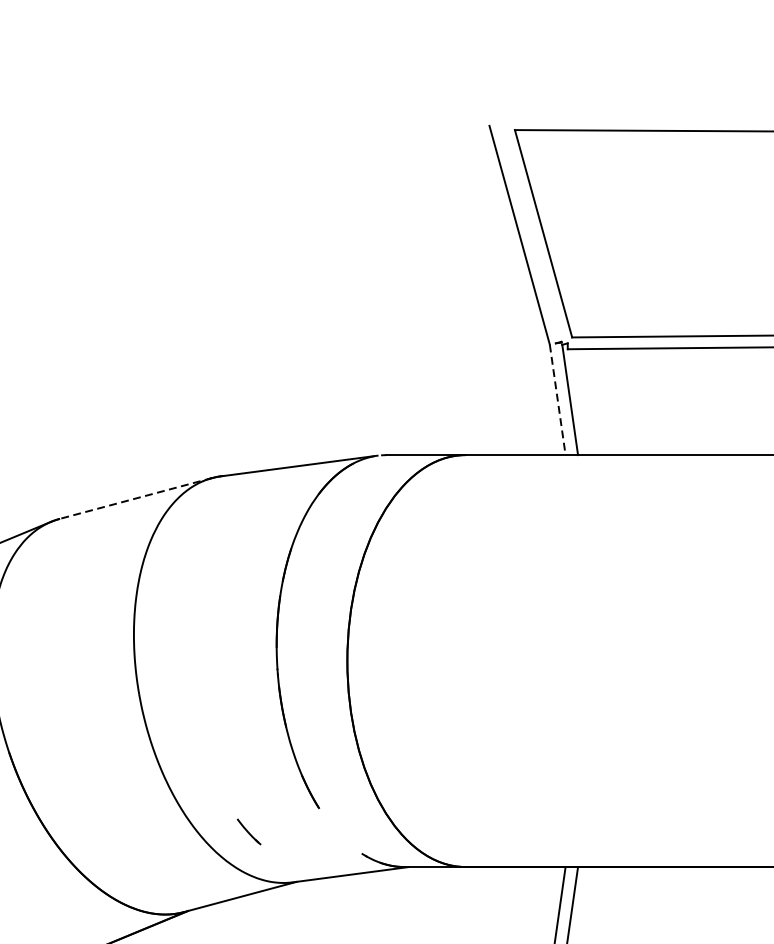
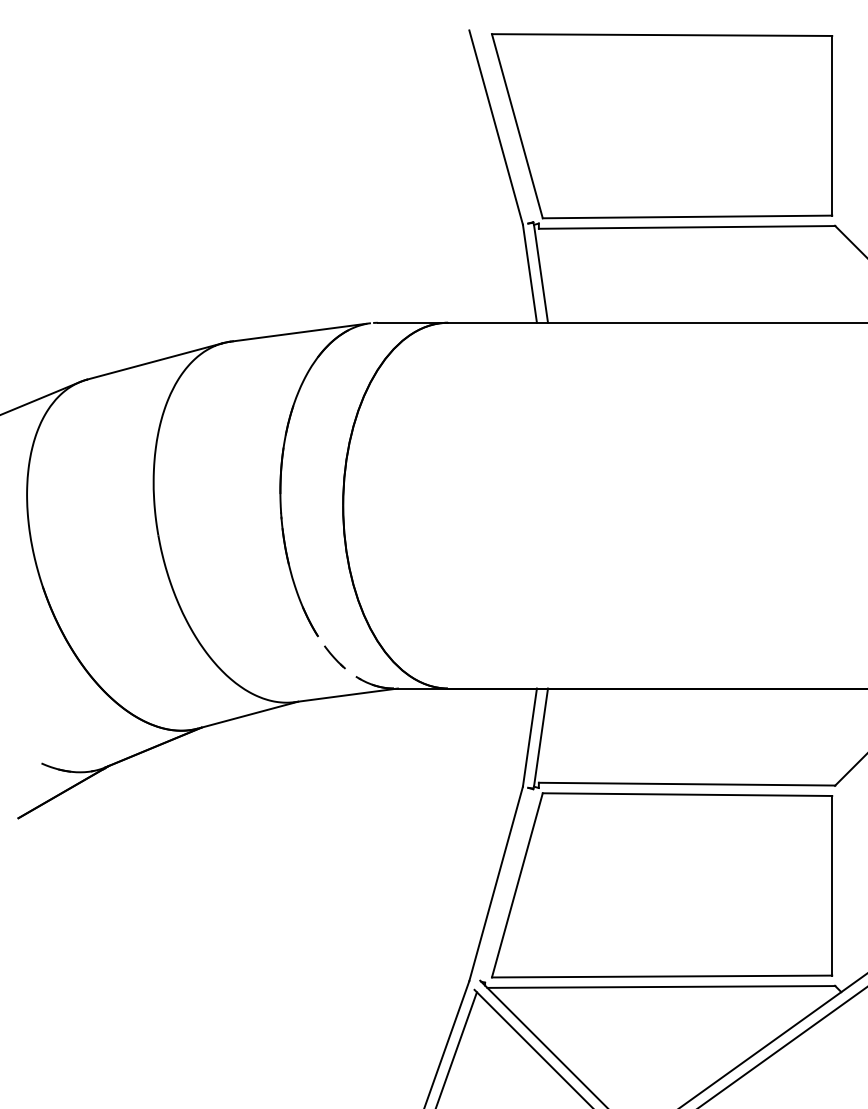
line: (557, 399) -> (529, 273), dashed -> solid
line: (136, 498) -> (155, 361), dashed -> solid
line: (248, 832) -> (334, 657), moved

